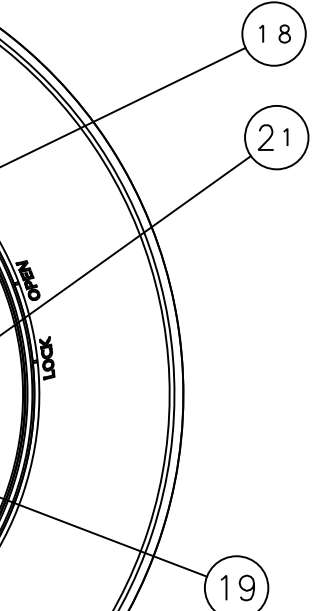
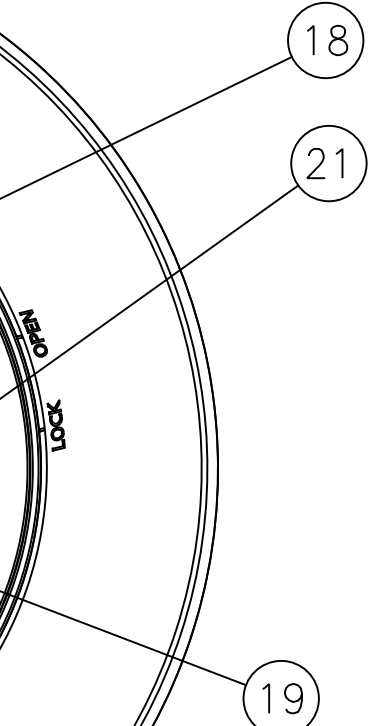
part: (261, 33) -> (310, 39), size x1.43
part: (284, 33) -> (338, 39), size x1.43
part: (285, 136) -> (339, 162), size x1.43

